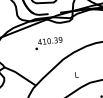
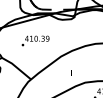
text: (48, 42) -> (35, 40), moved

